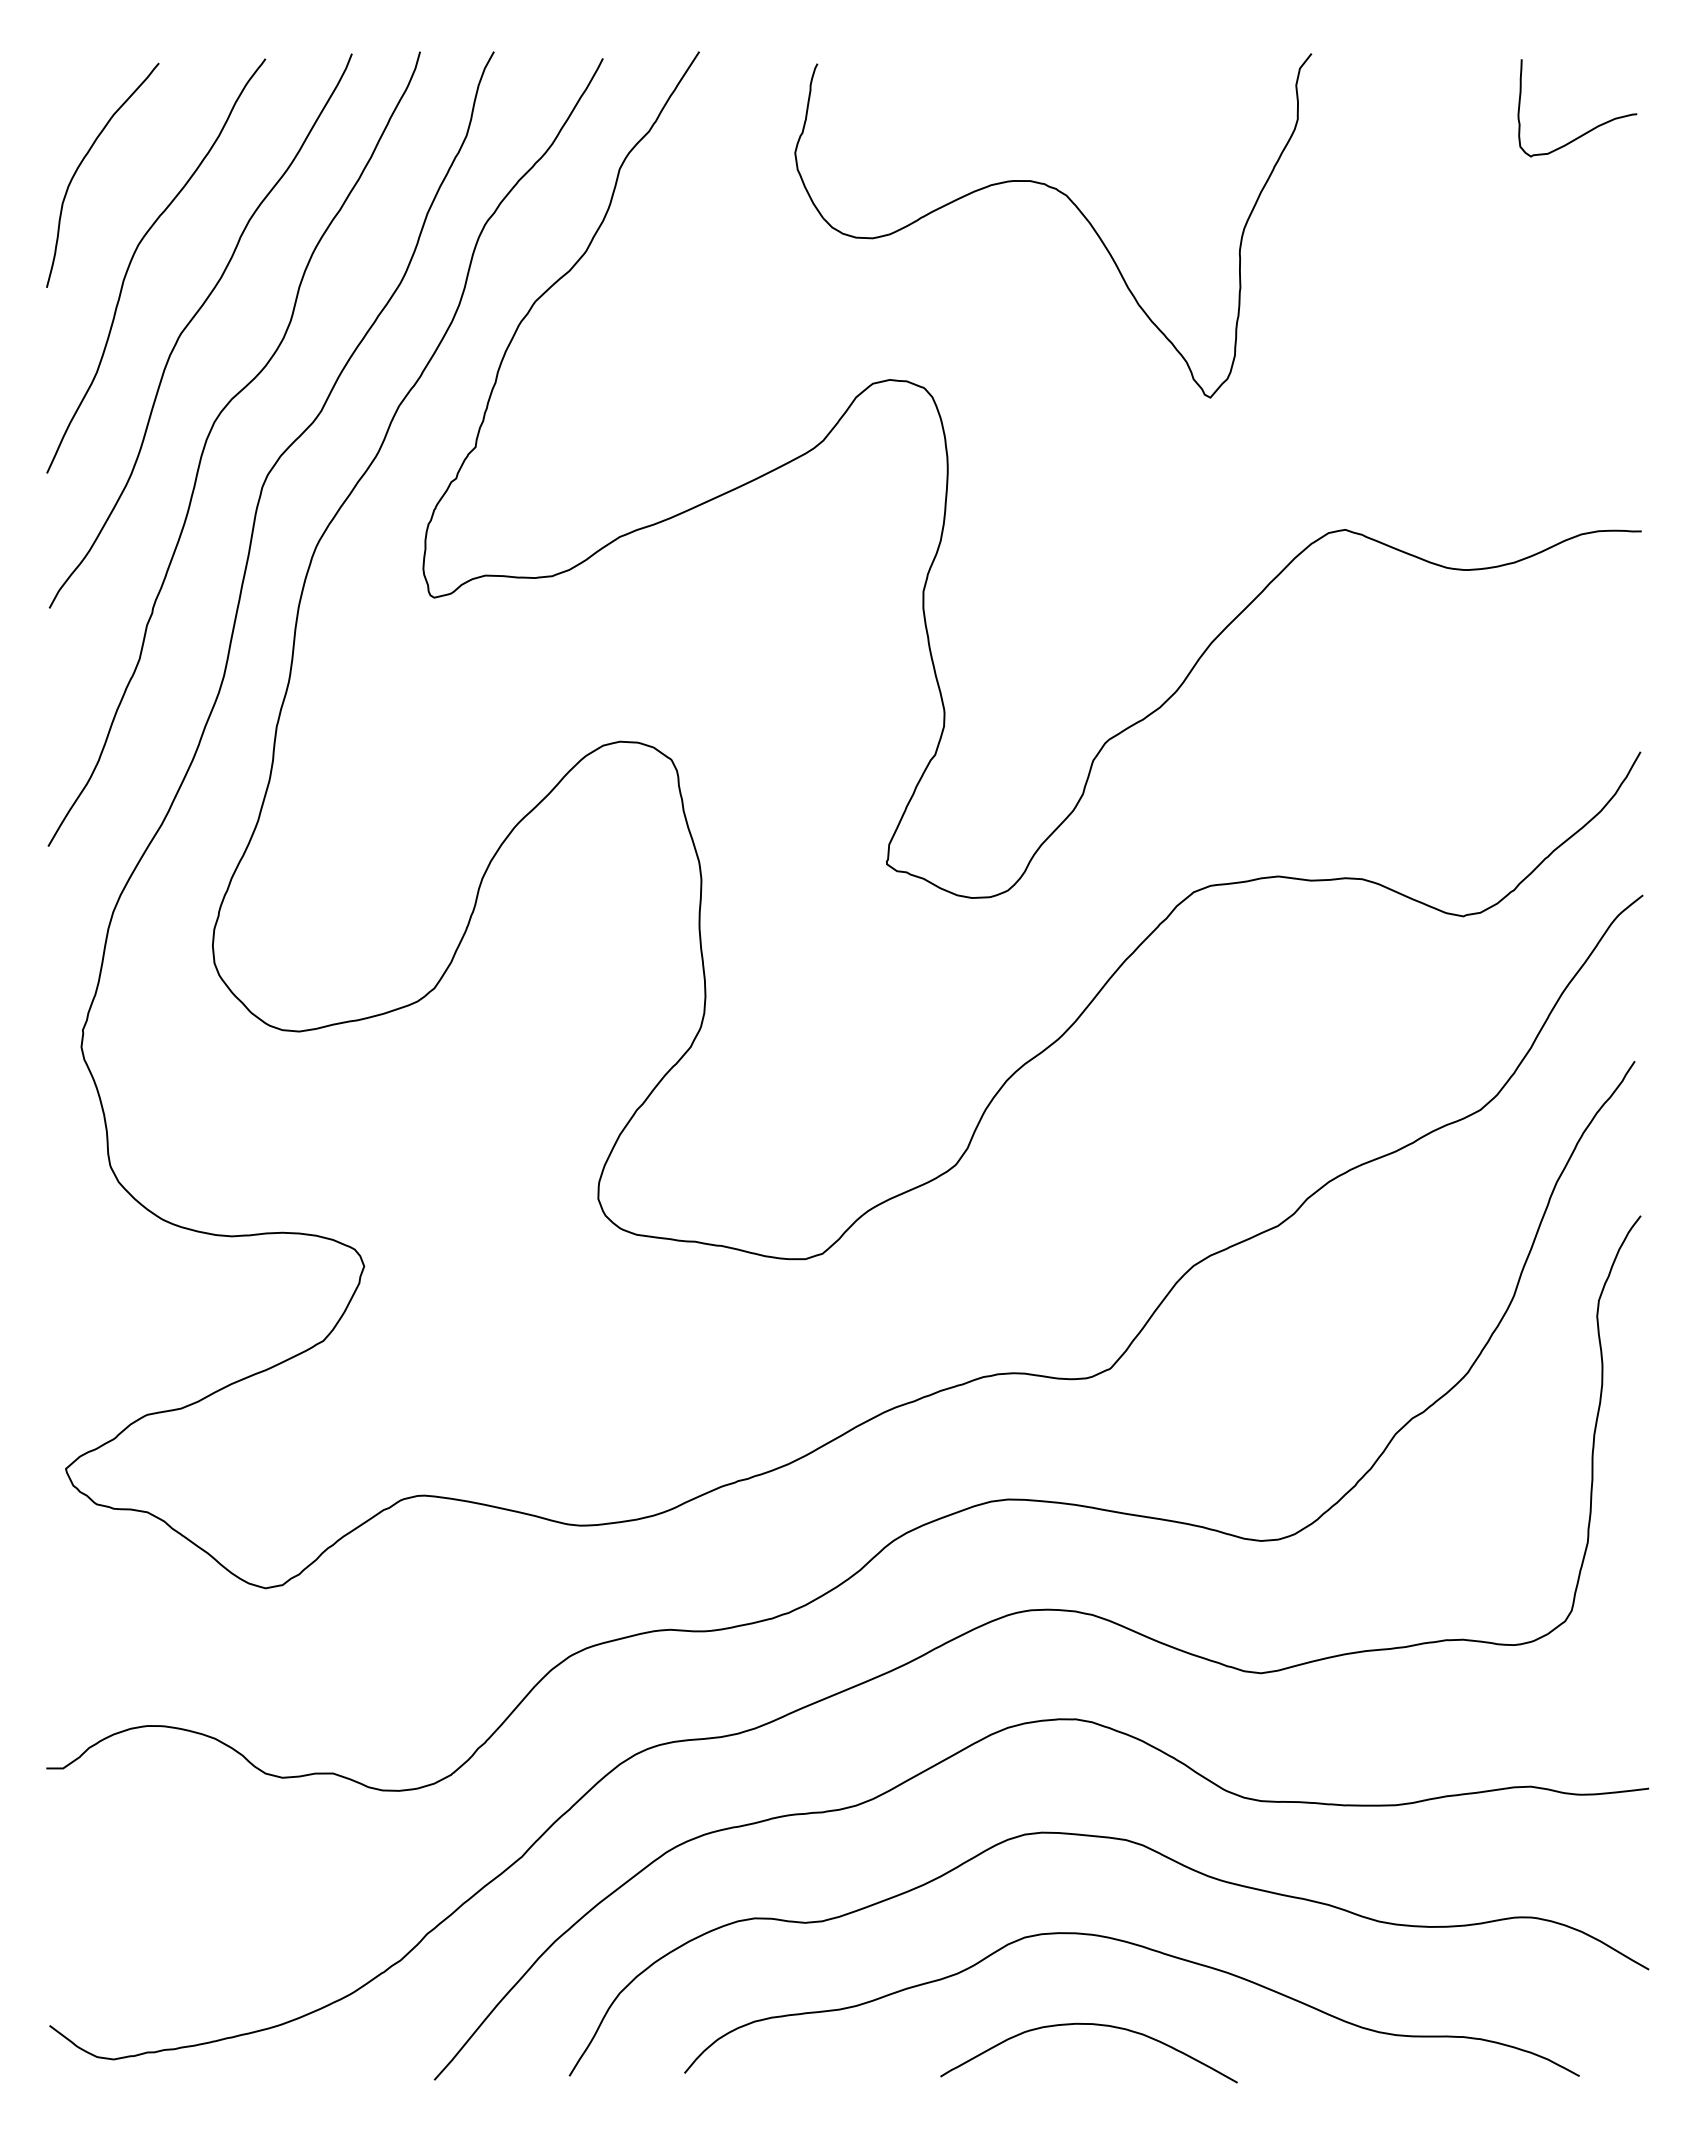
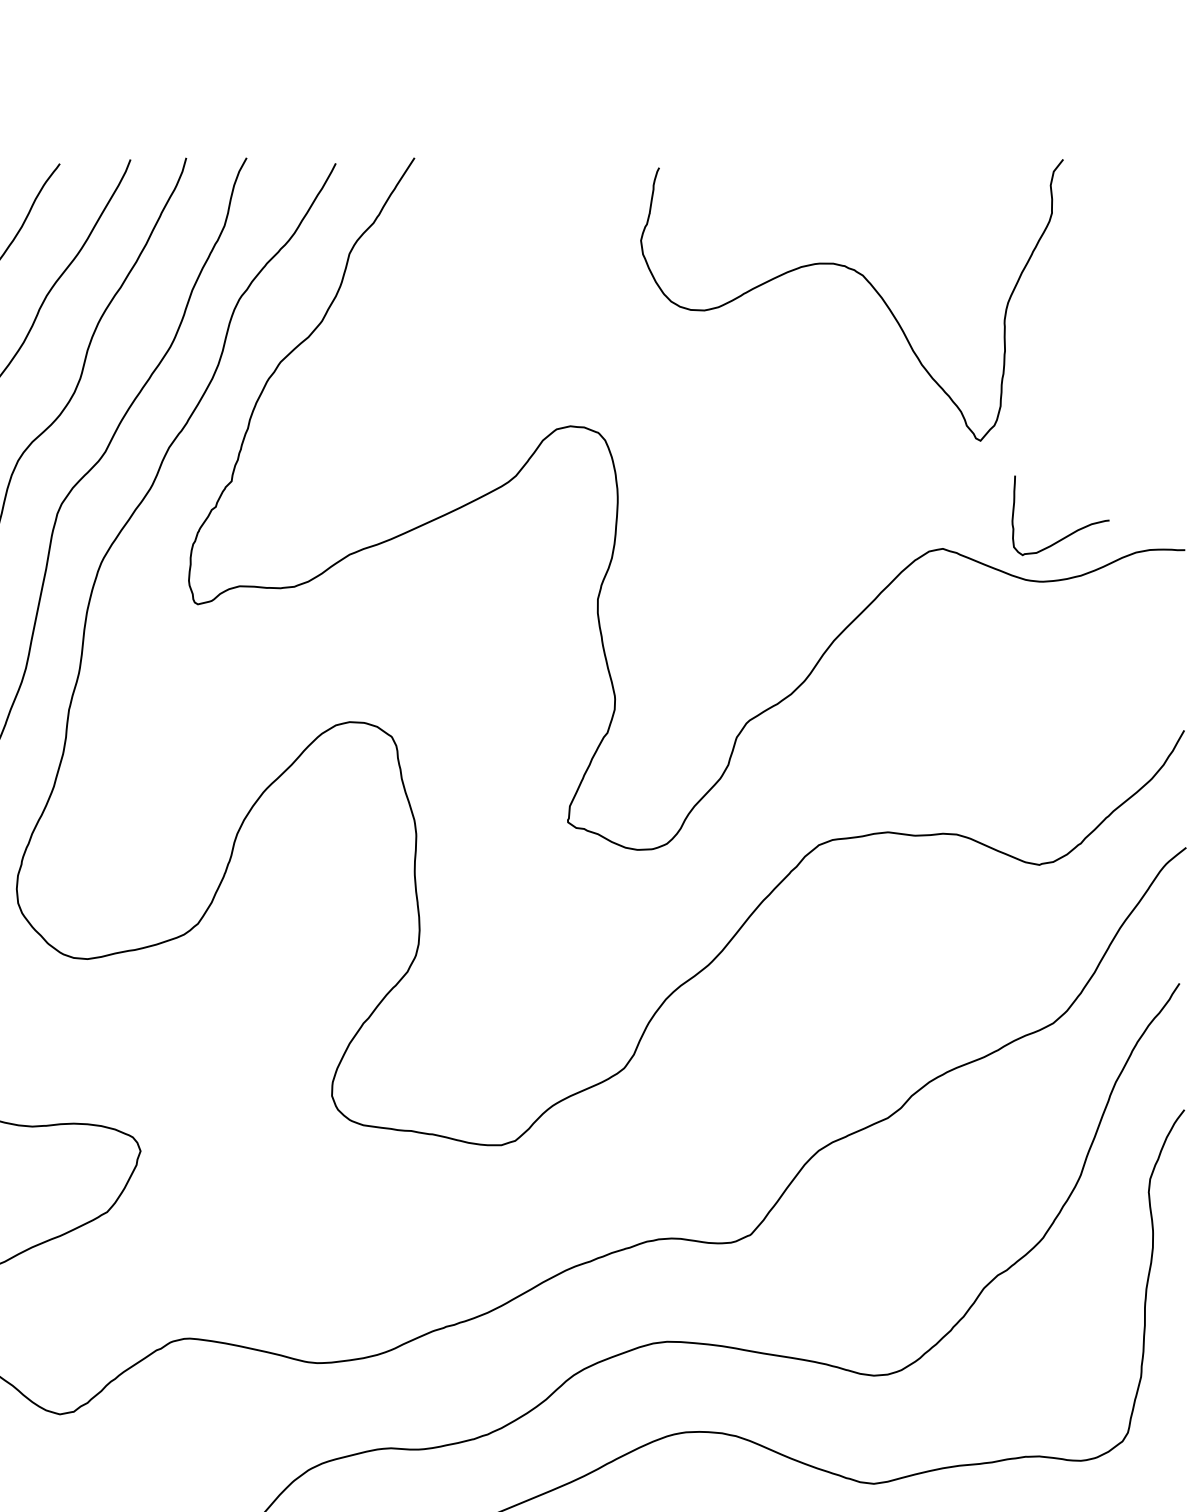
curve: (1588, 130) -> (1069, 533), moved
curve: (1076, 208) -> (871, 286), moved

